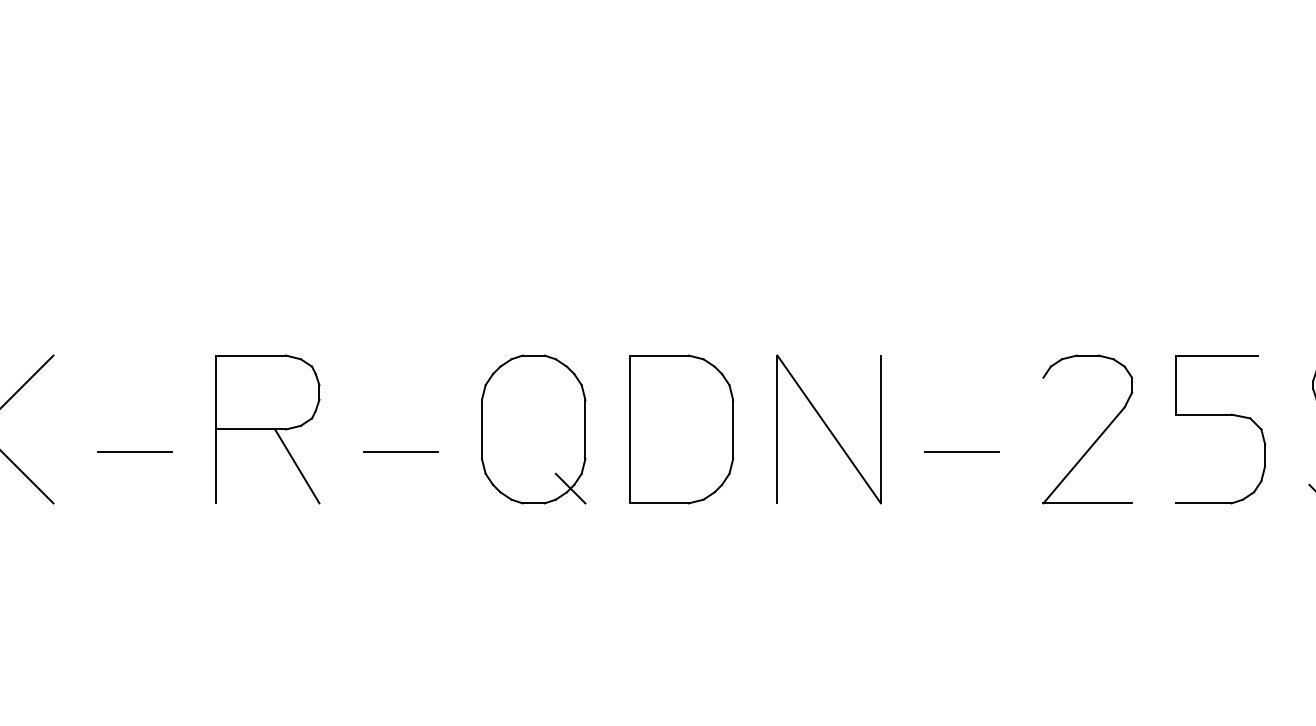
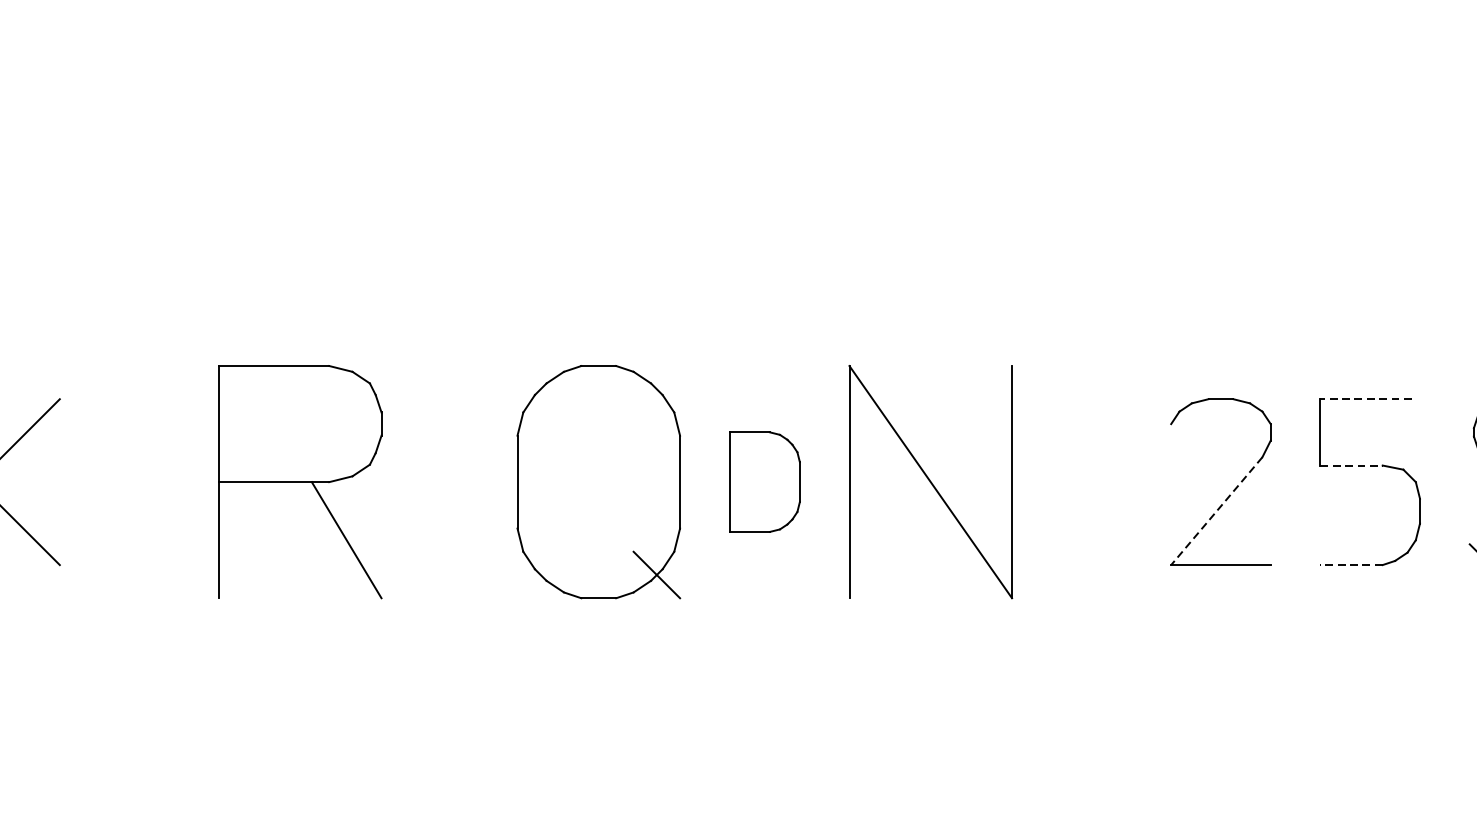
line: (1217, 355) -> (1366, 399), solid -> dashed
line: (1204, 414) -> (1352, 465), solid -> dashed
part: (267, 429) -> (300, 482), size x1.4
part: (533, 429) -> (598, 482), size x1.4
part: (681, 429) -> (764, 482), size x0.6
part: (828, 429) -> (929, 482), size x1.4
line: (134, 451) -> (150, 506), removed
line: (400, 451) -> (449, 506), removed
line: (961, 451) -> (1079, 506), removed
line: (1084, 455) -> (1217, 511), solid -> dashed
line: (1204, 503) -> (1352, 565), solid -> dashed

